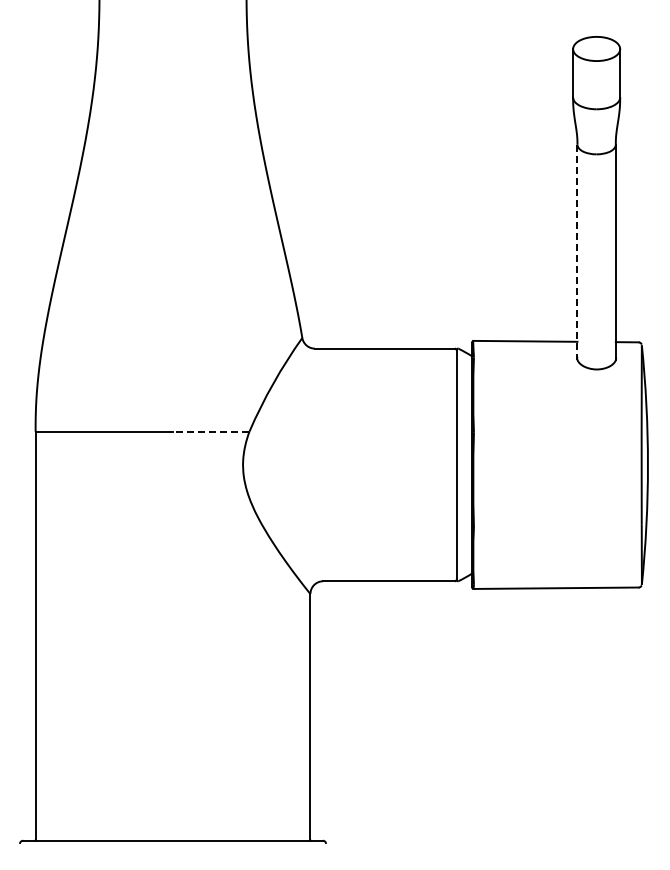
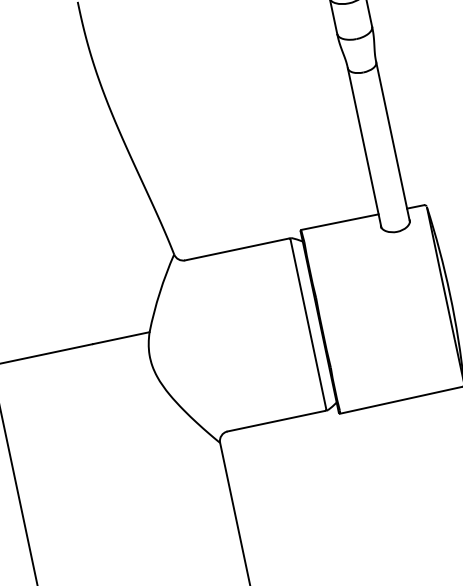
line: (577, 252) -> (364, 148), dashed -> solid
line: (210, 431) -> (120, 338), dashed -> solid

